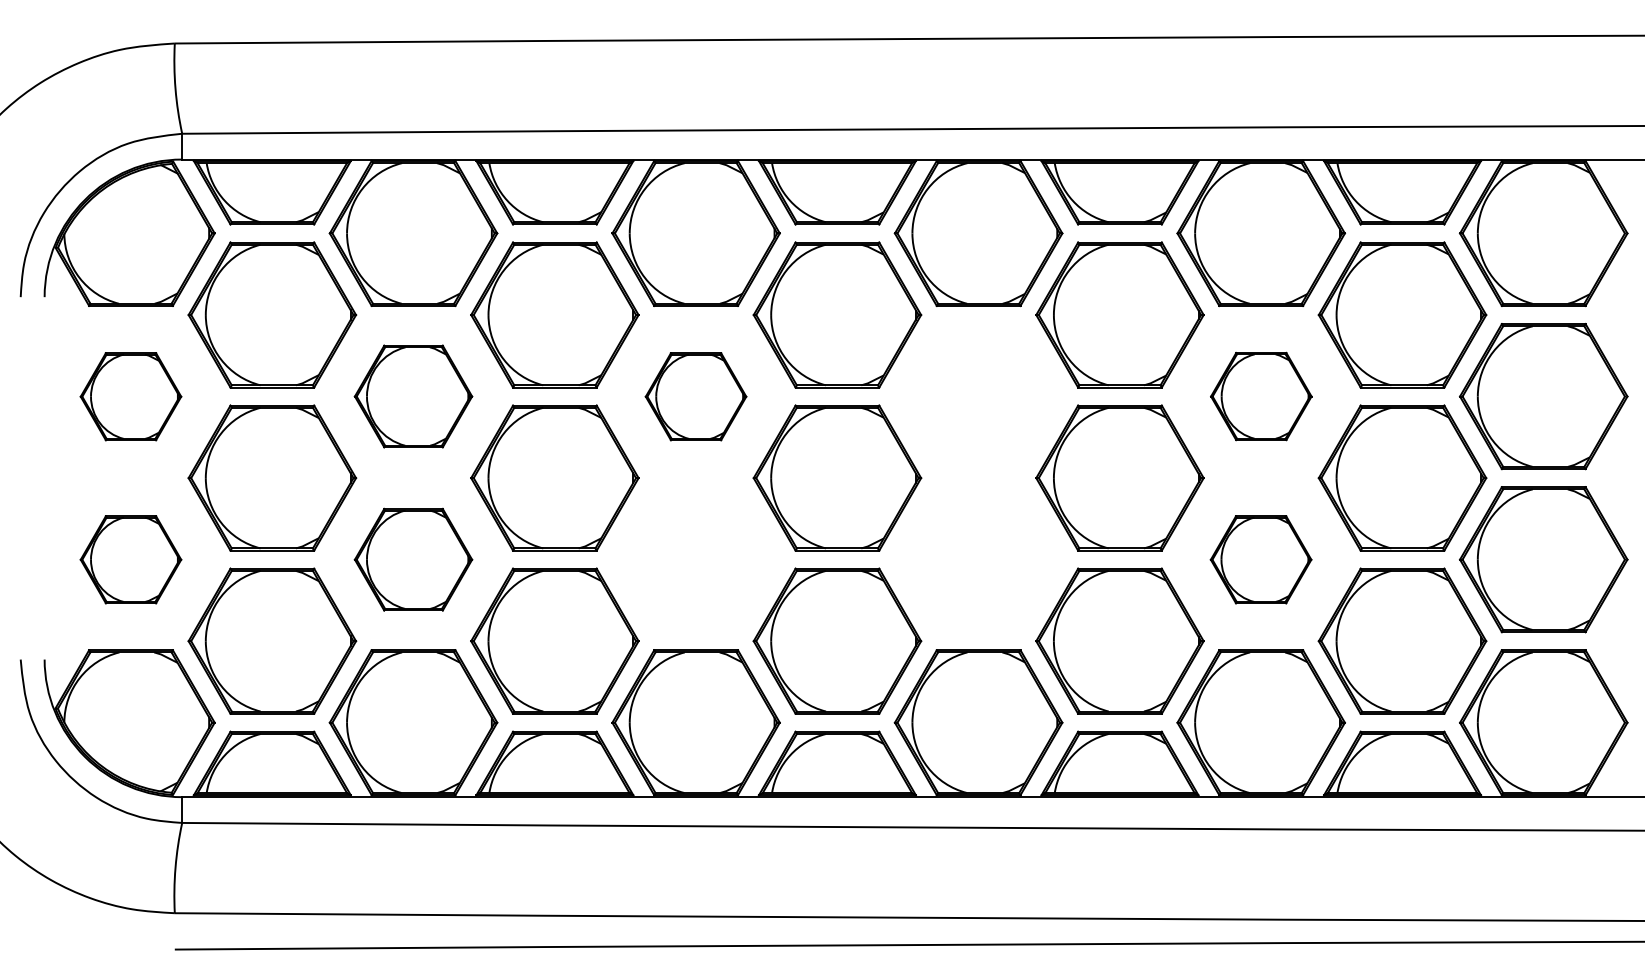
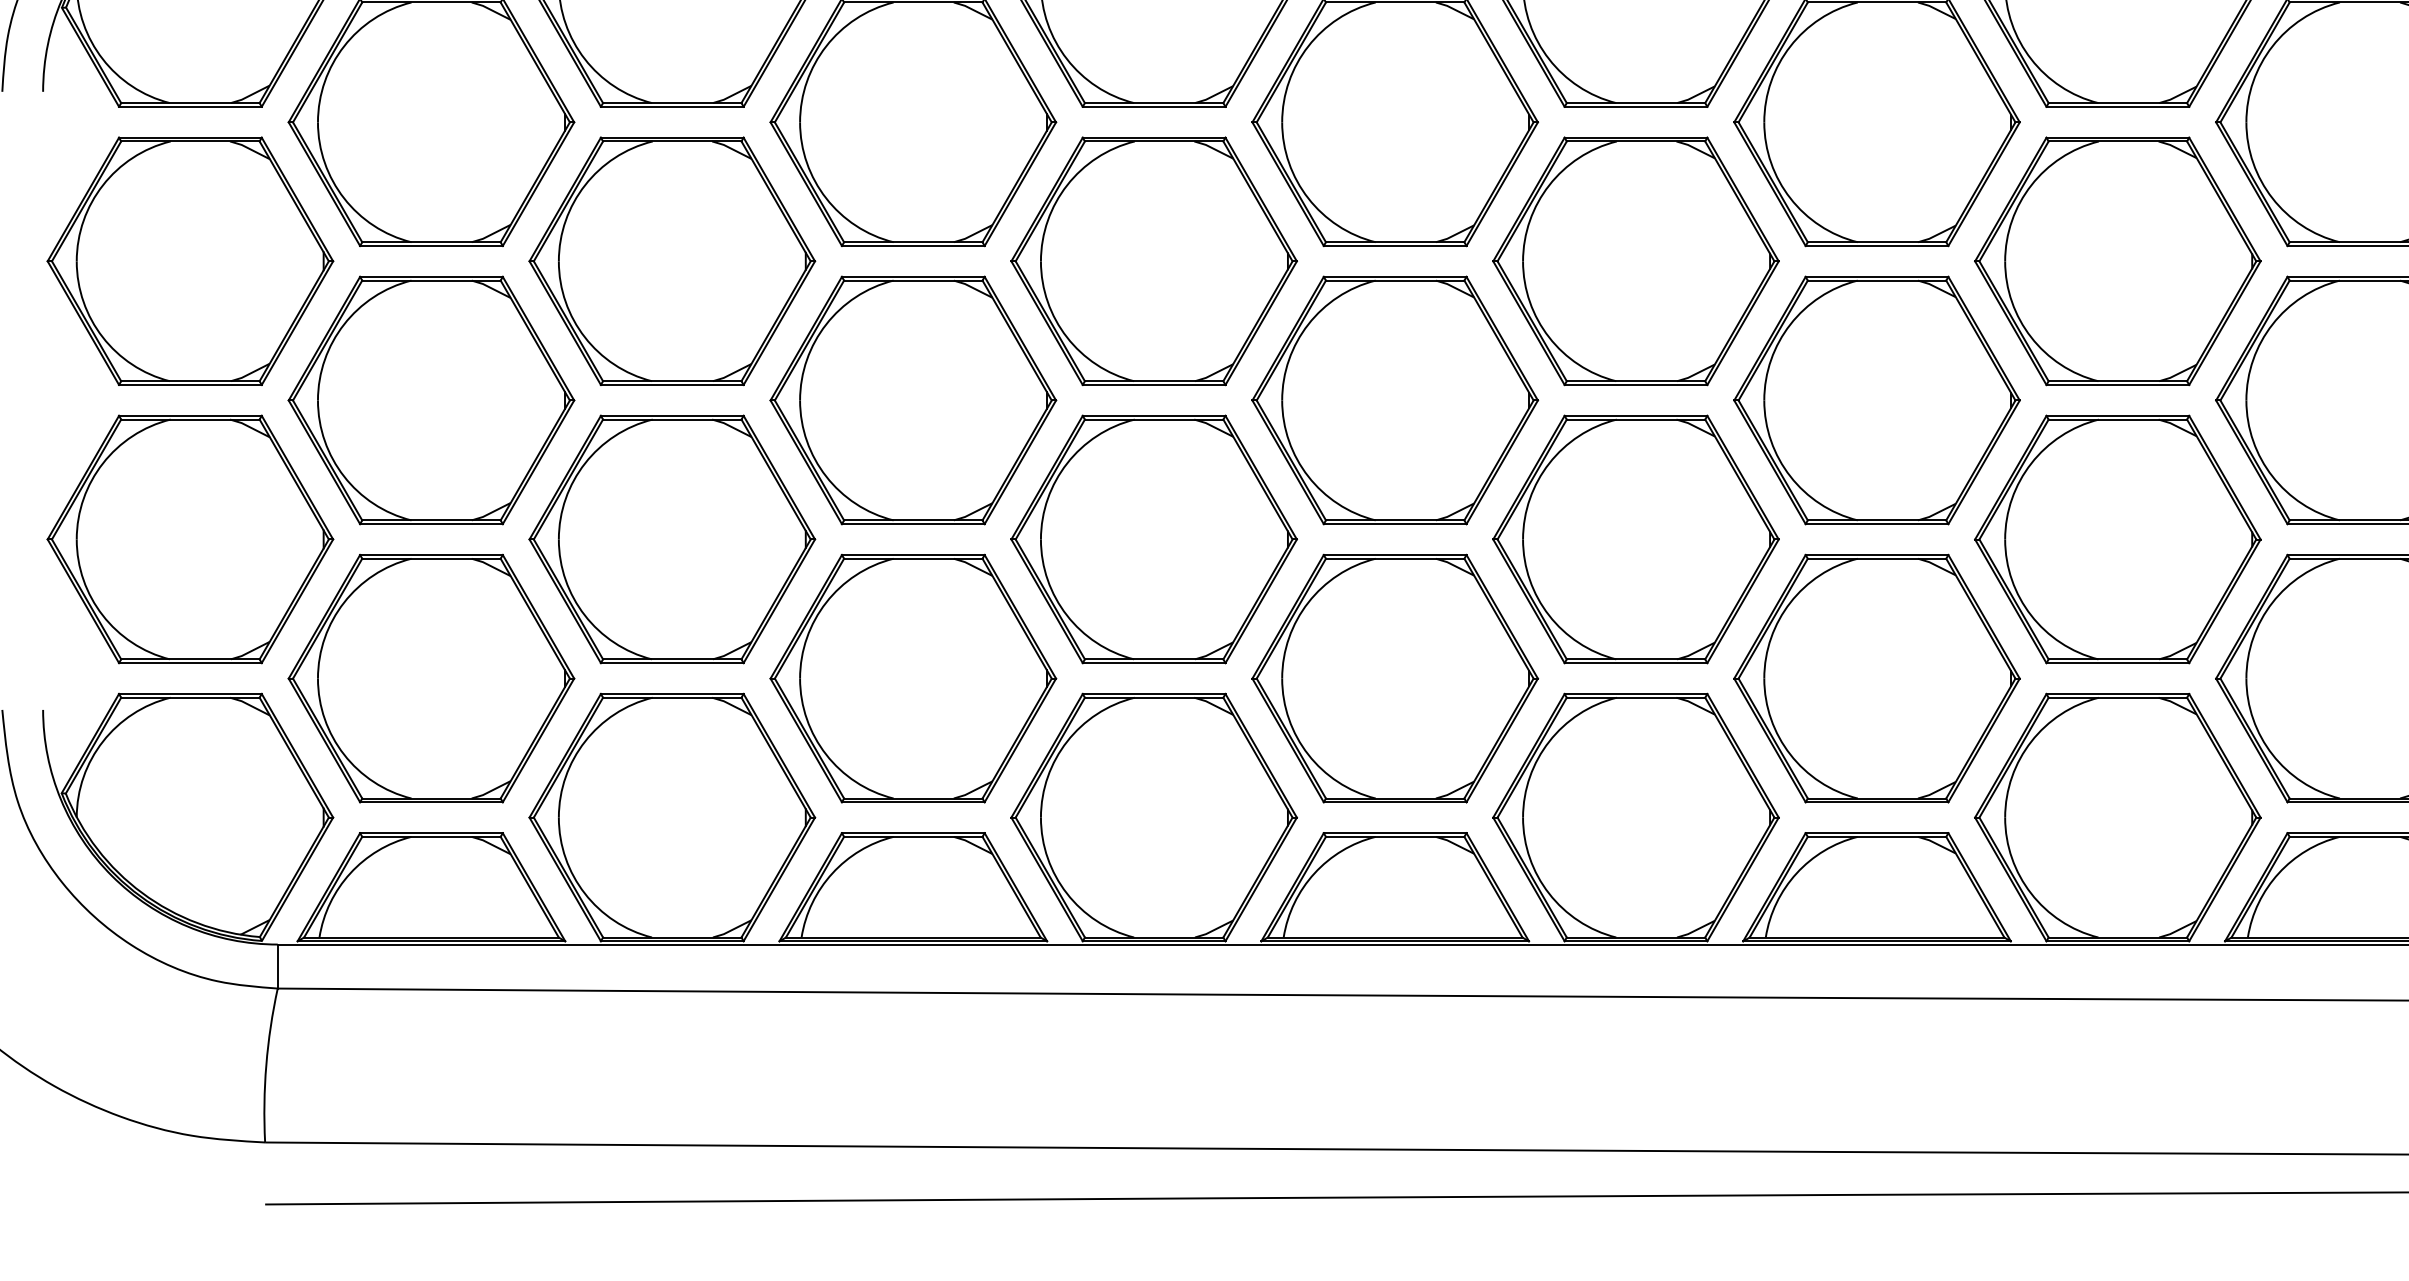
part: (130, 396) -> (189, 261), size x1.67
part: (413, 396) -> (672, 261), size x1.43
part: (695, 396) -> (1153, 261), size x1.67
part: (978, 396) -> (1635, 261), added
part: (1261, 396) -> (2118, 261), size x1.67
part: (130, 559) -> (189, 539), size x1.67
part: (413, 559) -> (672, 539), size x1.43
part: (695, 559) -> (1153, 539), added
part: (978, 559) -> (1635, 539), added
part: (1260, 559) -> (2116, 539), size x1.67

